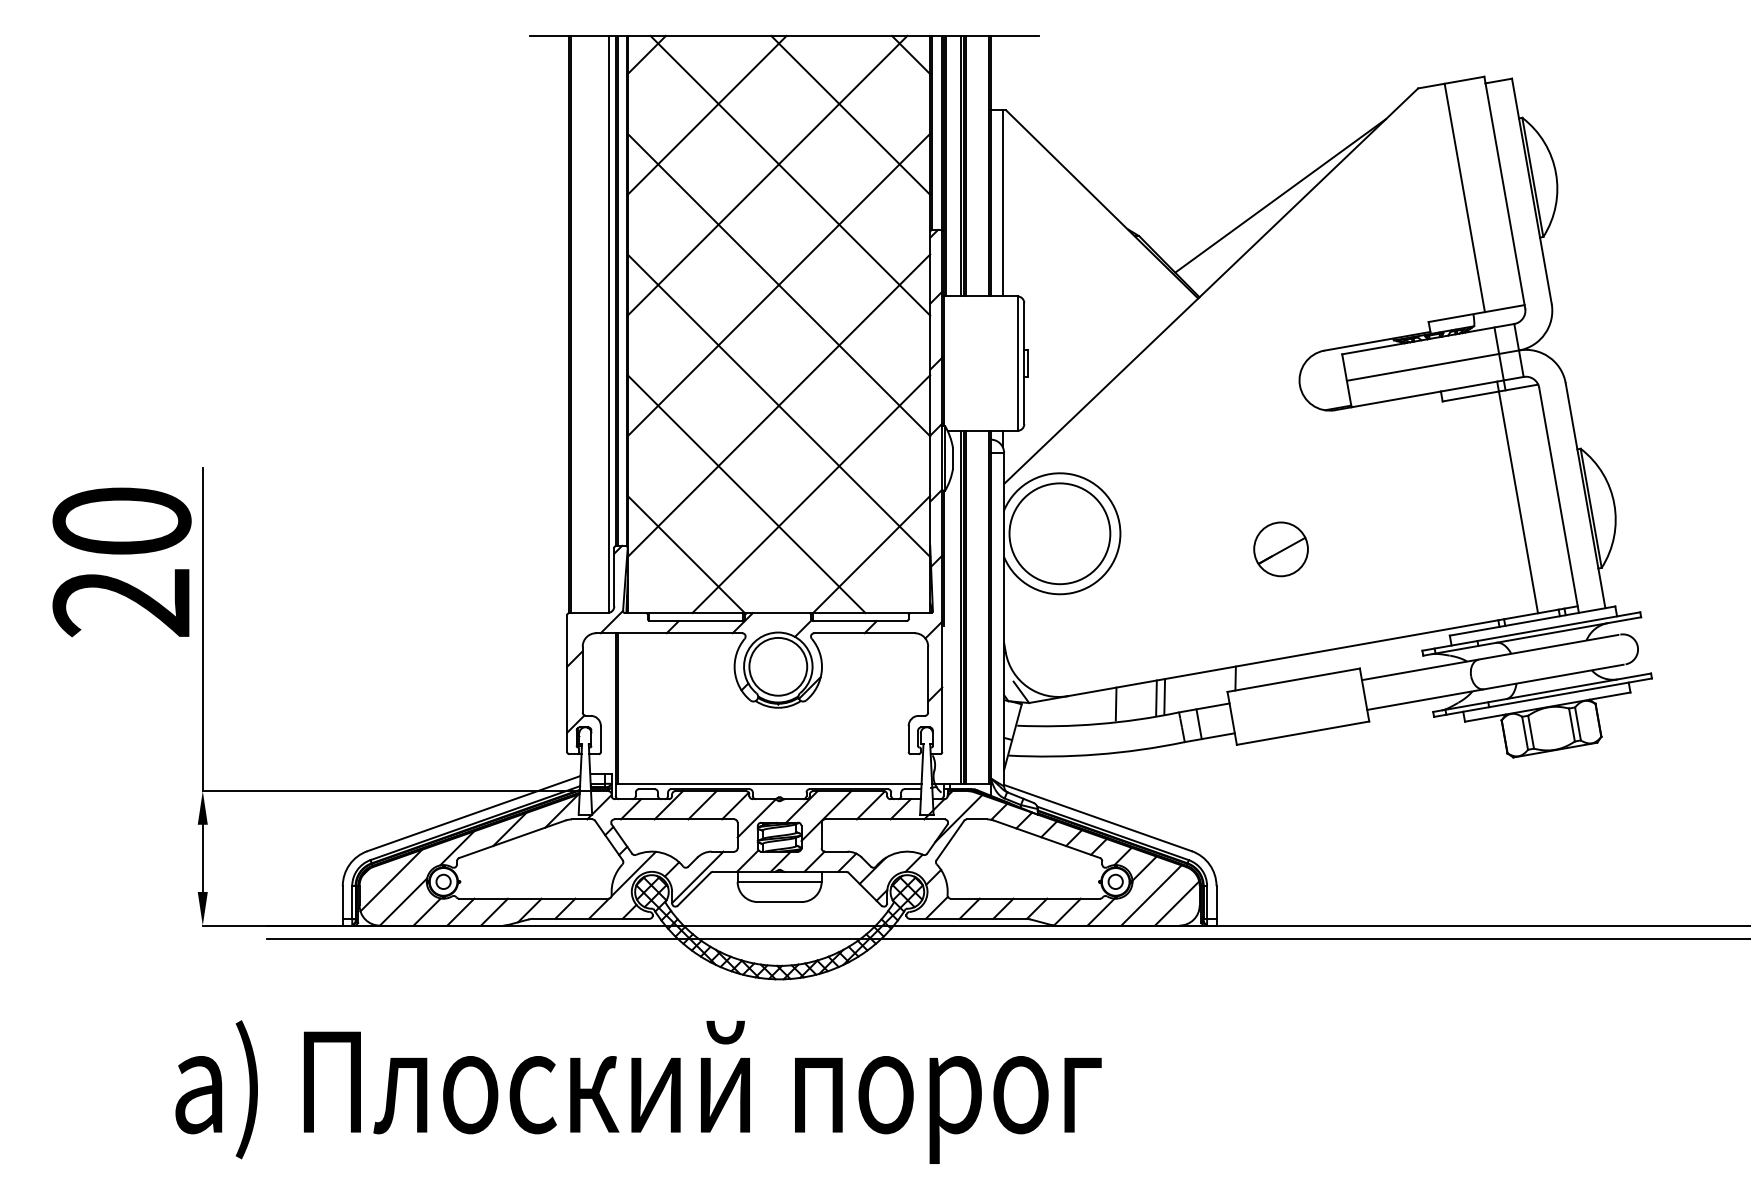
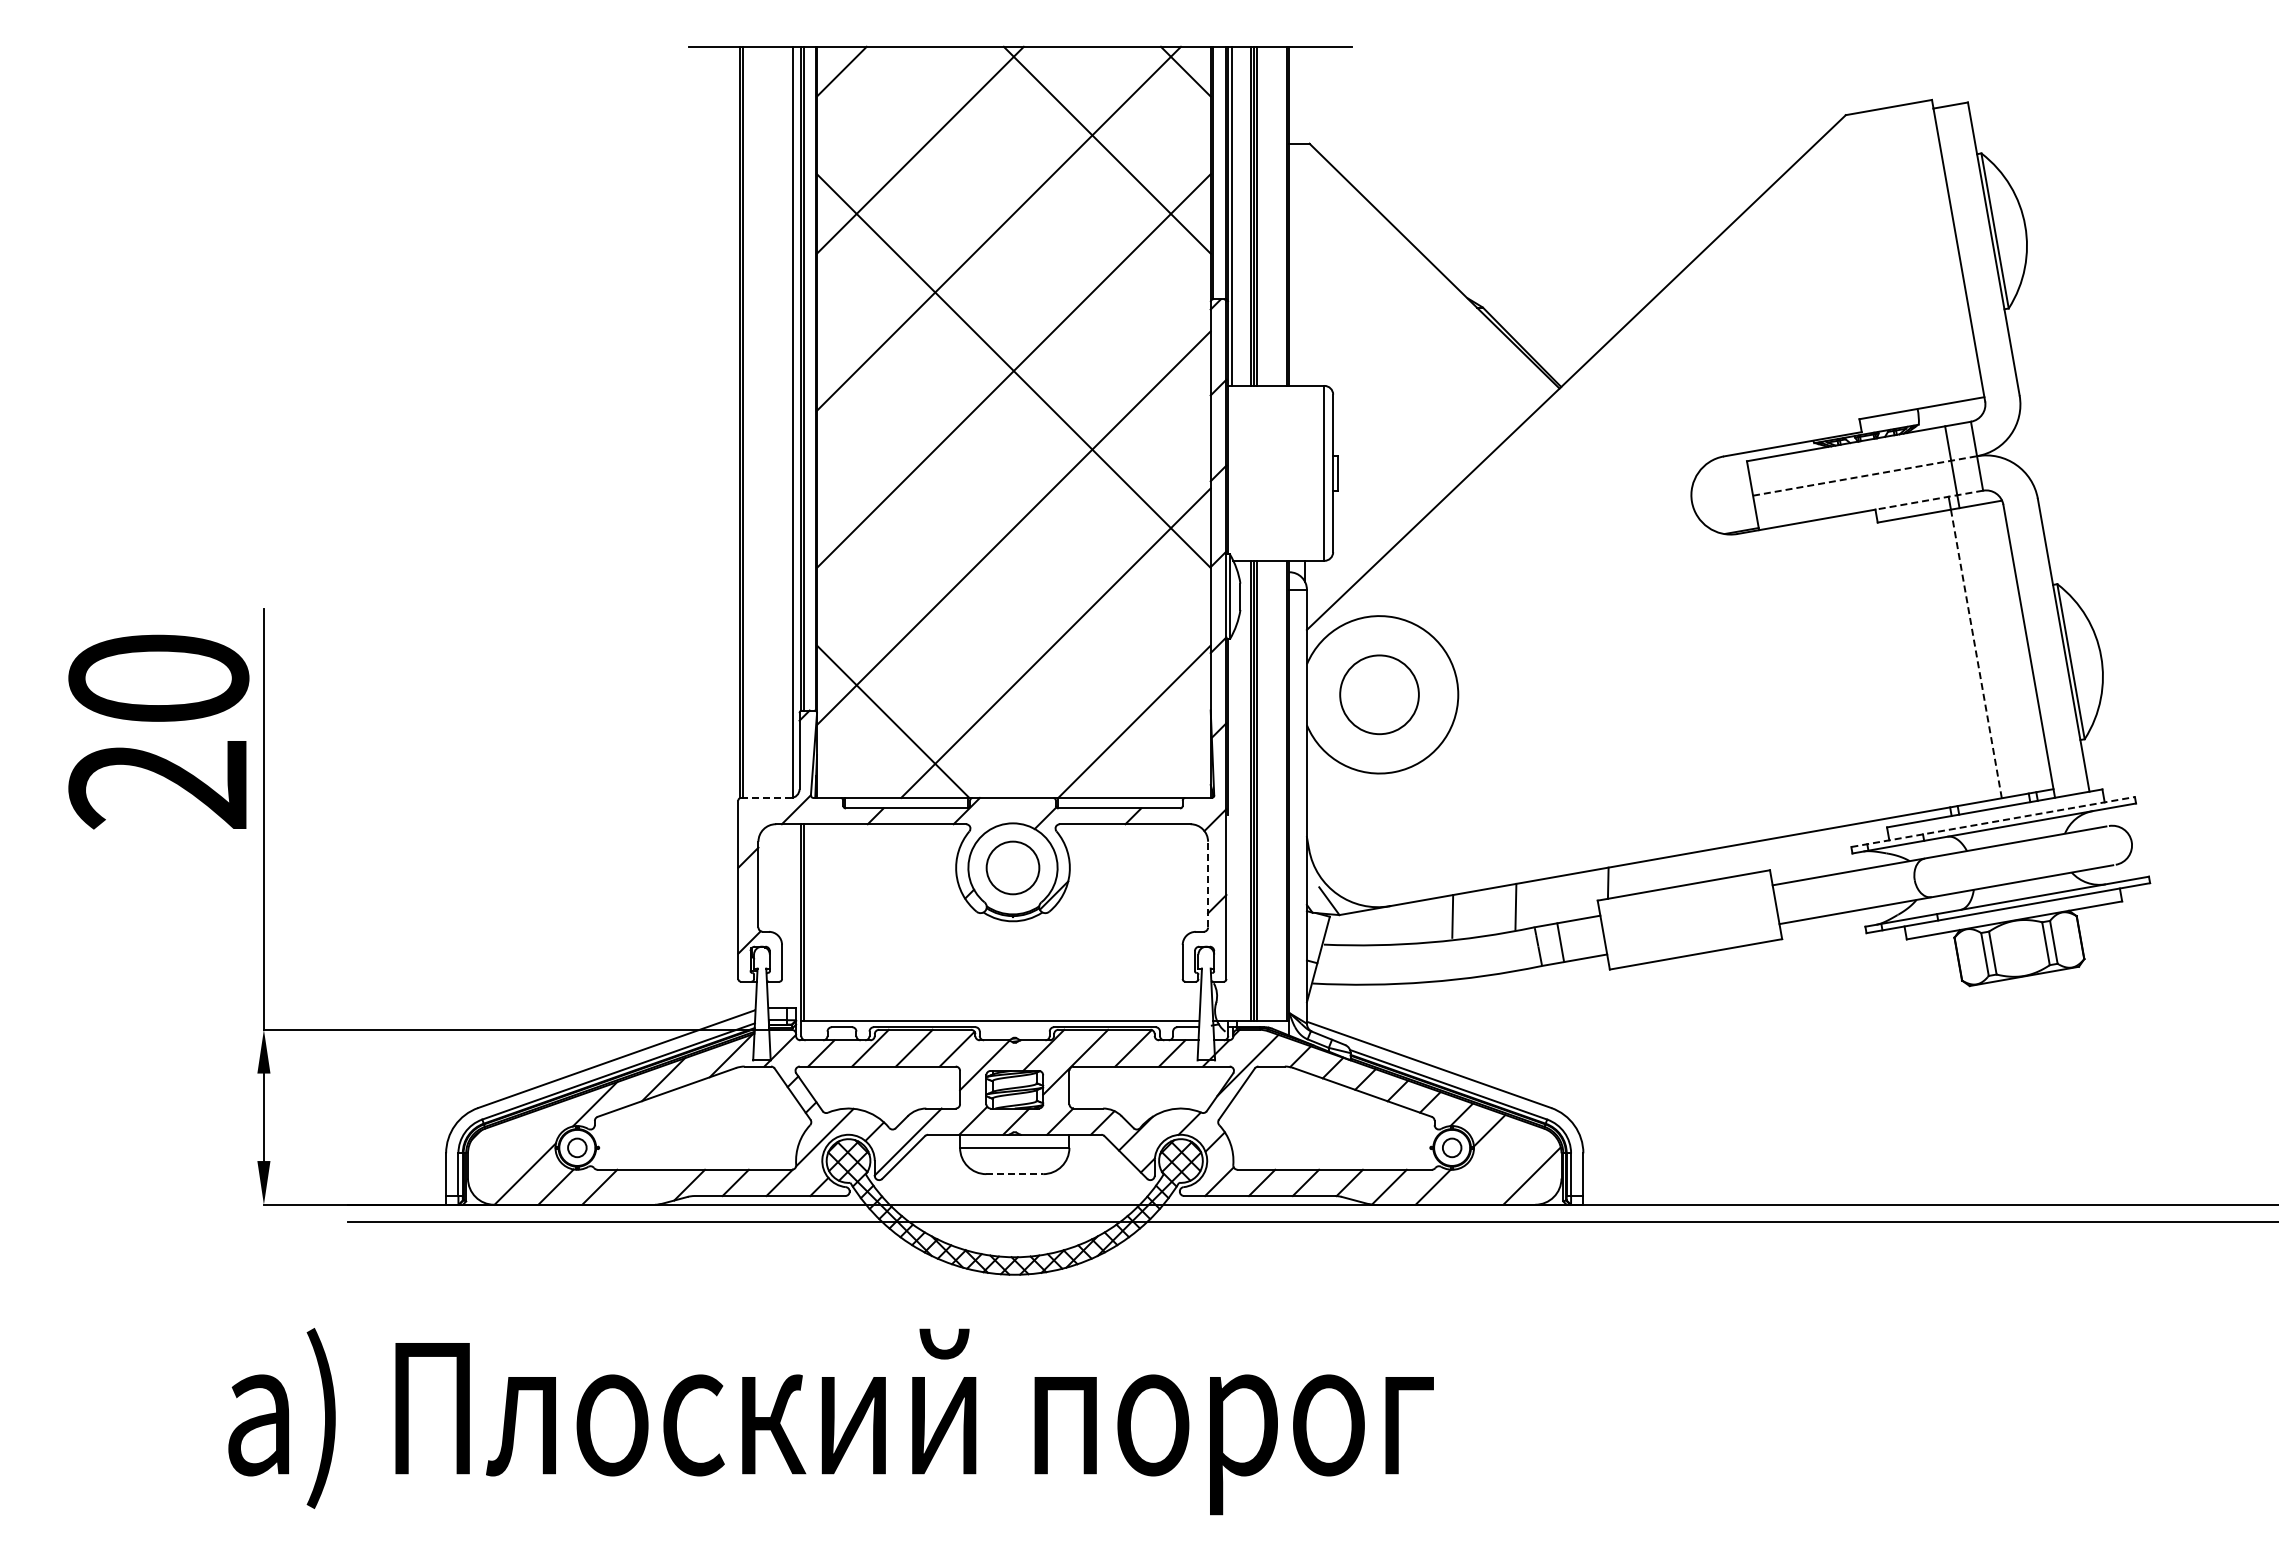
line: (790, 175) -> (1028, 228), removed
line: (1280, 195) -> (1666, 254), removed
line: (1464, 197) -> (1906, 257), removed
line: (1003, 203) -> (1305, 264), removed
line: (1433, 365) -> (1865, 475), solid -> dashed
line: (1482, 384) -> (1929, 500), solid -> dashed
line: (778, 406) -> (1013, 528), removed
line: (746, 493) -> (971, 642), removed
line: (1518, 502) -> (1976, 653), solid -> dashed
circle: (1059, 533) -> (1379, 694), size x0.6
part: (1281, 548) -> (1667, 714), removed
line: (588, 612) -> (765, 797), solid -> dashed
line: (1531, 631) -> (1993, 822), solid -> dashed
circle: (777, 666) -> (1012, 867), size x0.7
line: (928, 679) -> (1208, 884), solid -> dashed
line: (1155, 697) -> (1504, 908), removed
line: (391, 880) -> (509, 1146), removed
line: (1151, 895) -> (1498, 1165), removed
line: (780, 902) -> (1015, 1174), solid -> dashed
line: (494, 911) -> (643, 1186), removed

